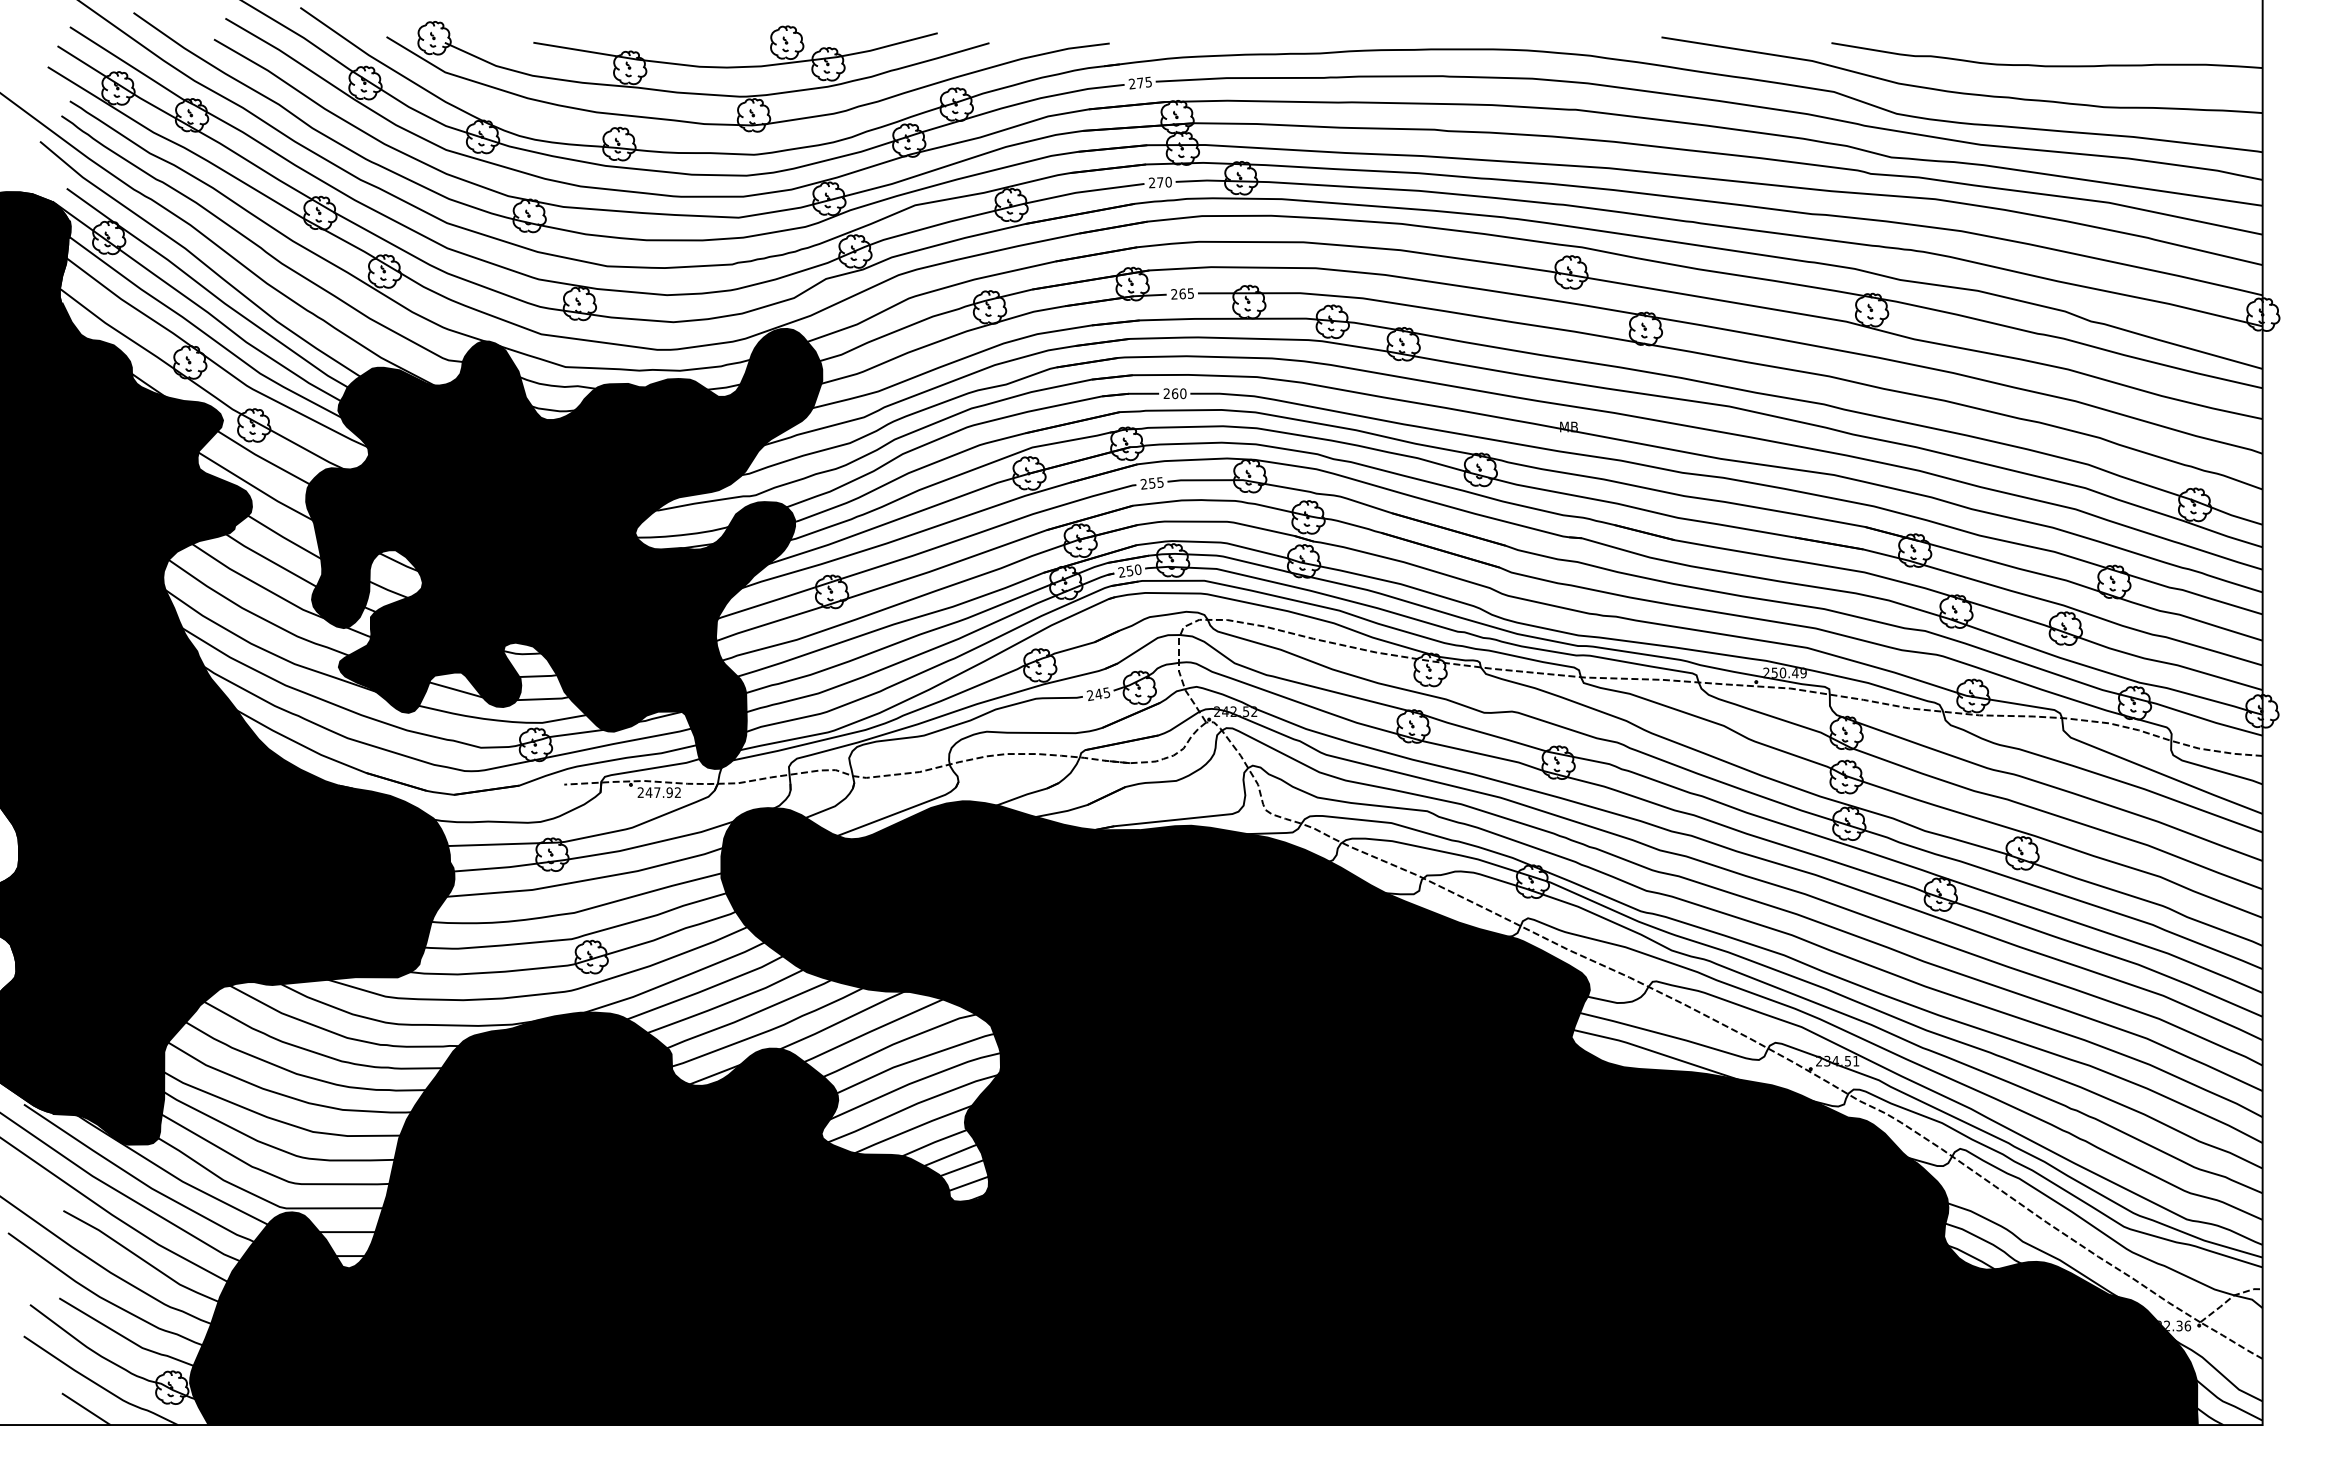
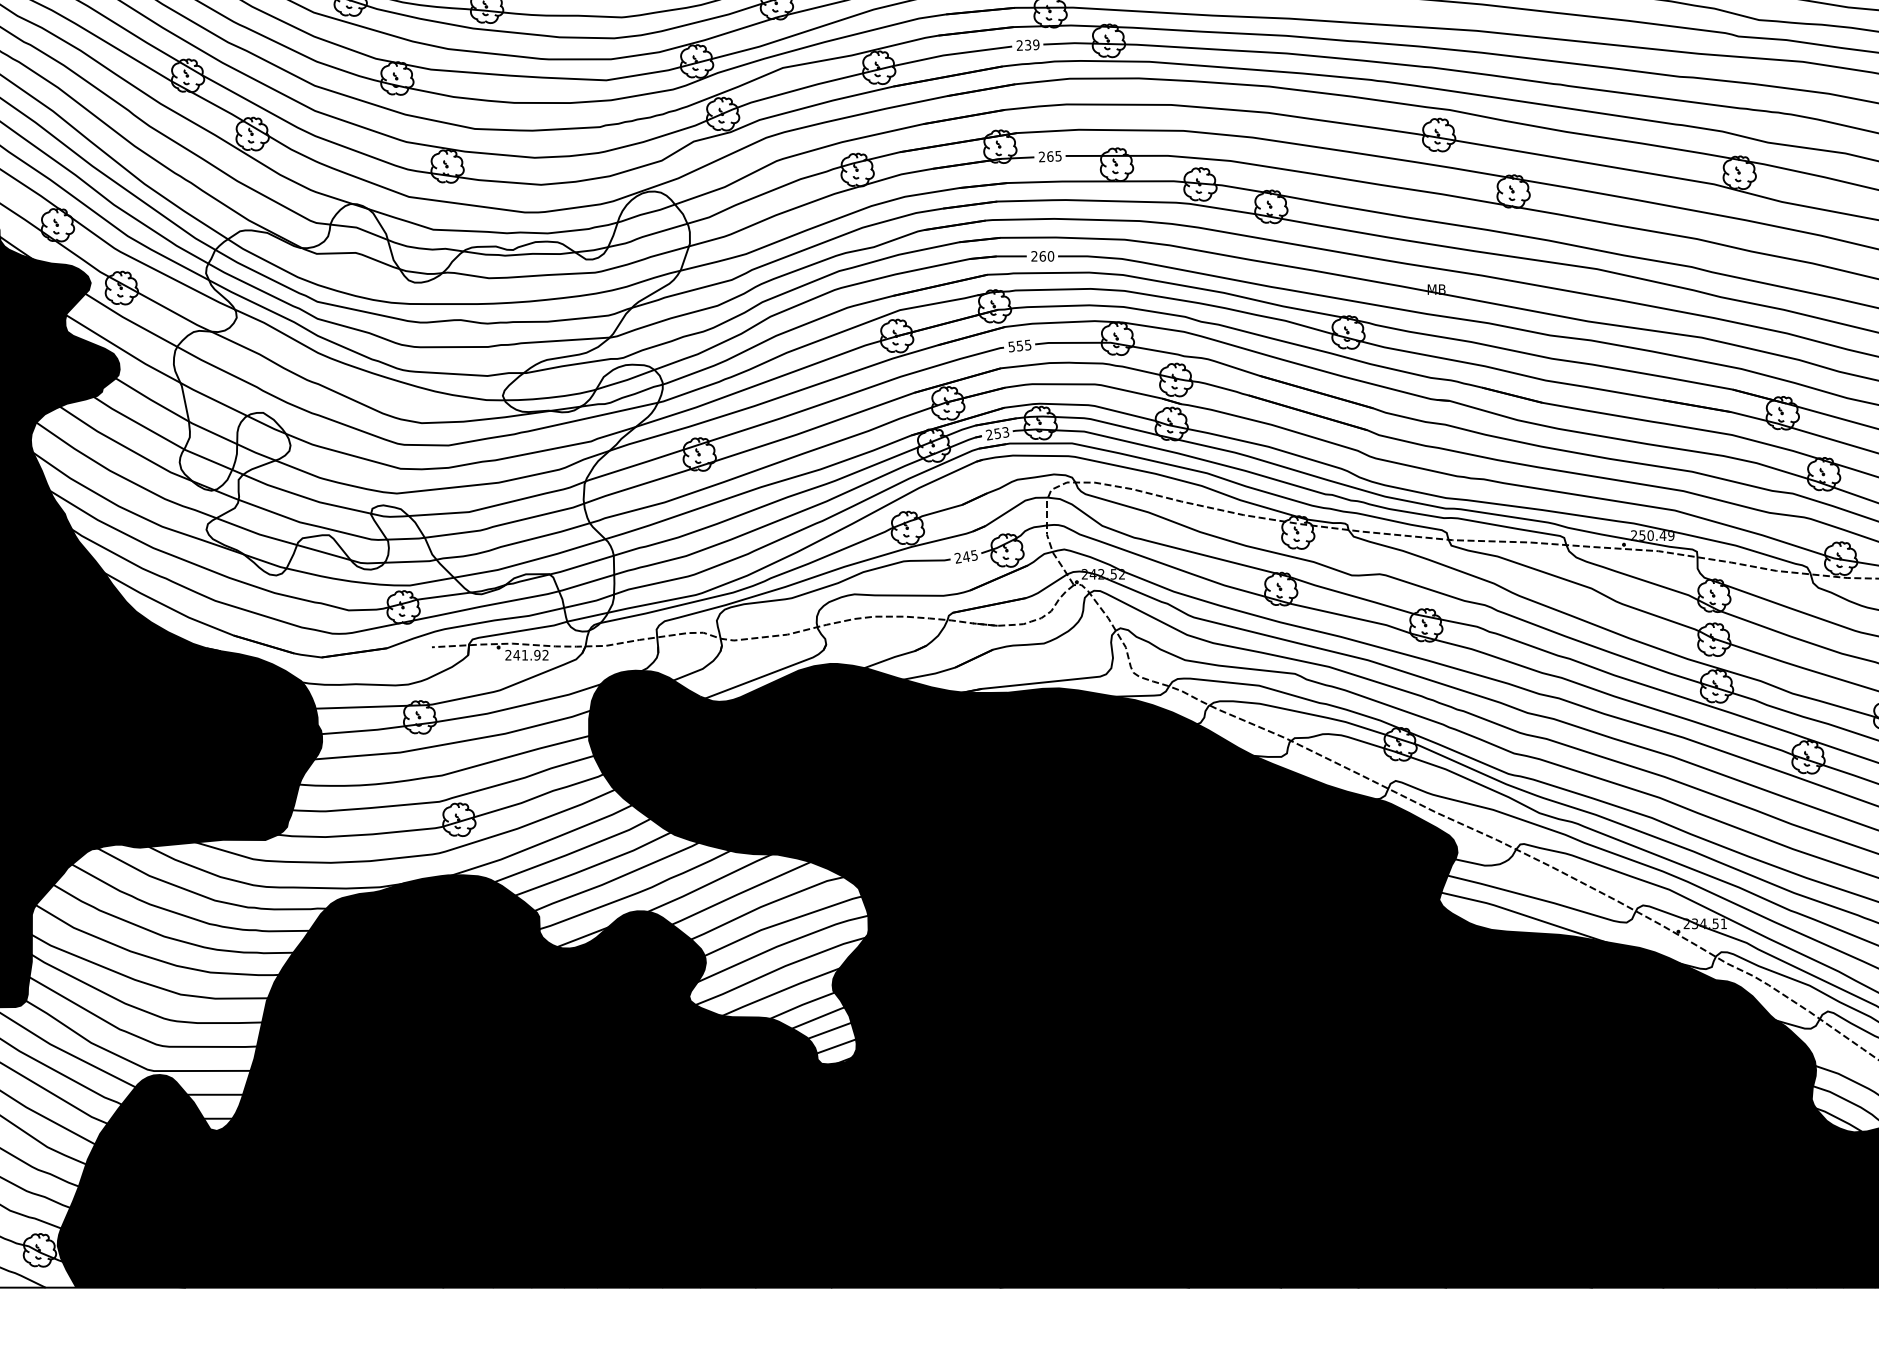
text: (1164, 182) -> (1032, 45), 270 -> 239
text: (1143, 483) -> (1011, 346), 255 -> 555
fill: (564, 548) -> (432, 411), removed
text: (1137, 569) -> (1005, 432), 250 -> 253
text: (657, 792) -> (525, 655), 247.92 -> 241.92

